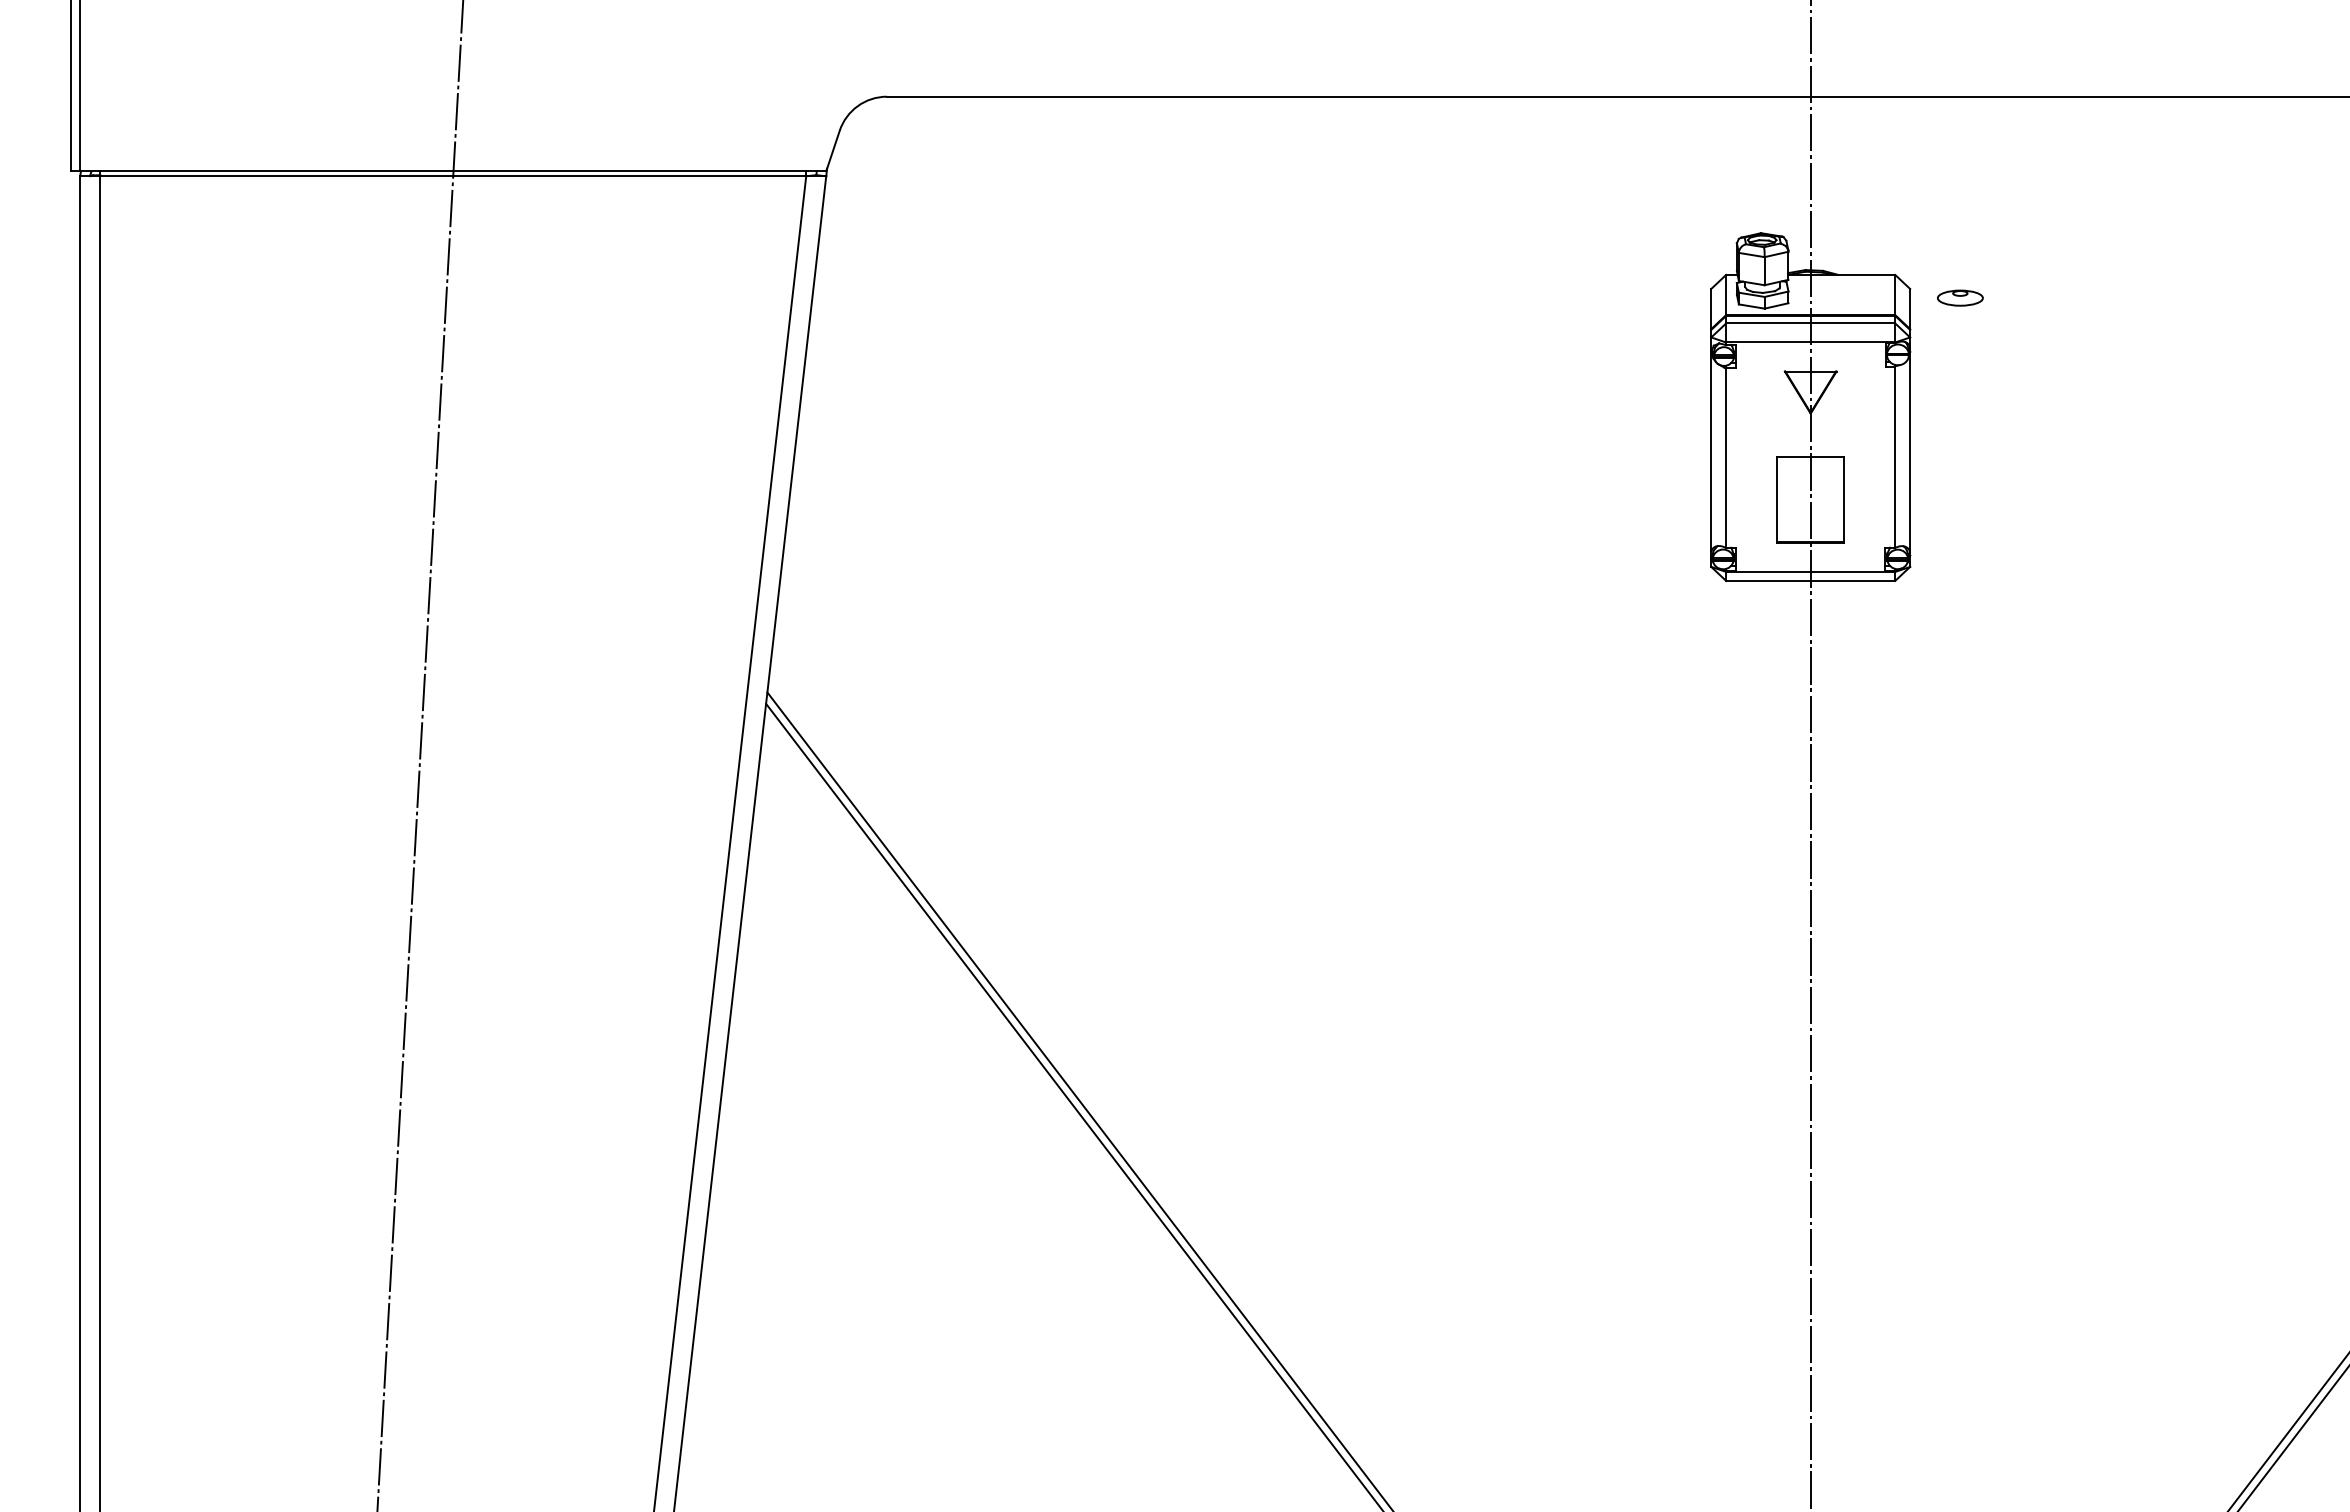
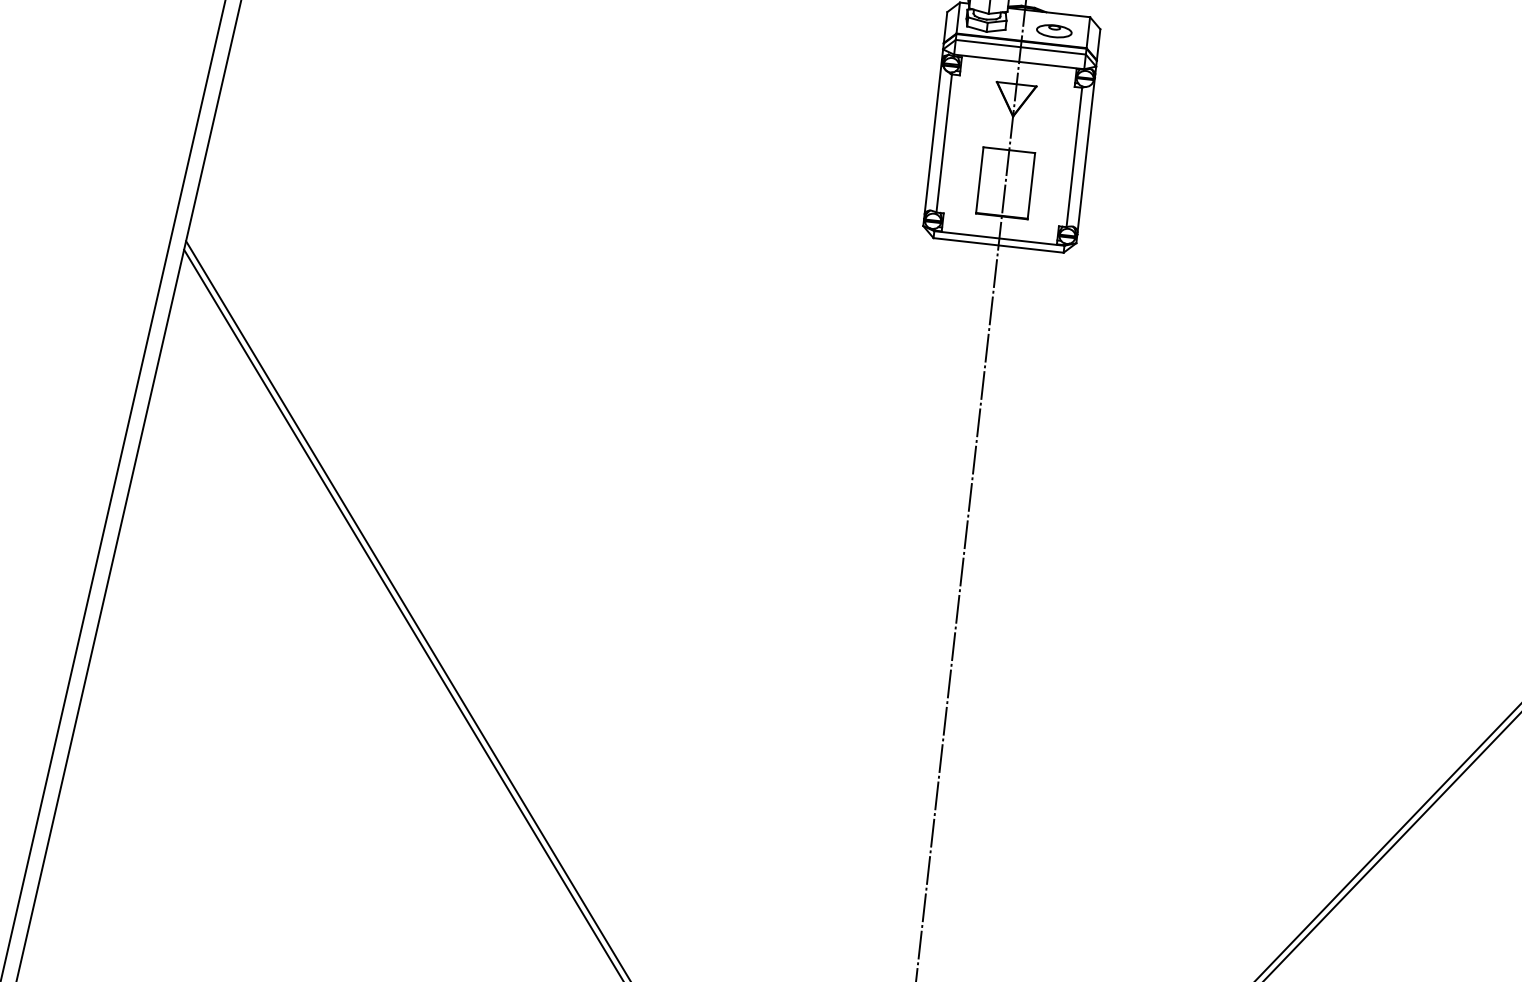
part: (1960, 297) -> (1054, 30), moved

